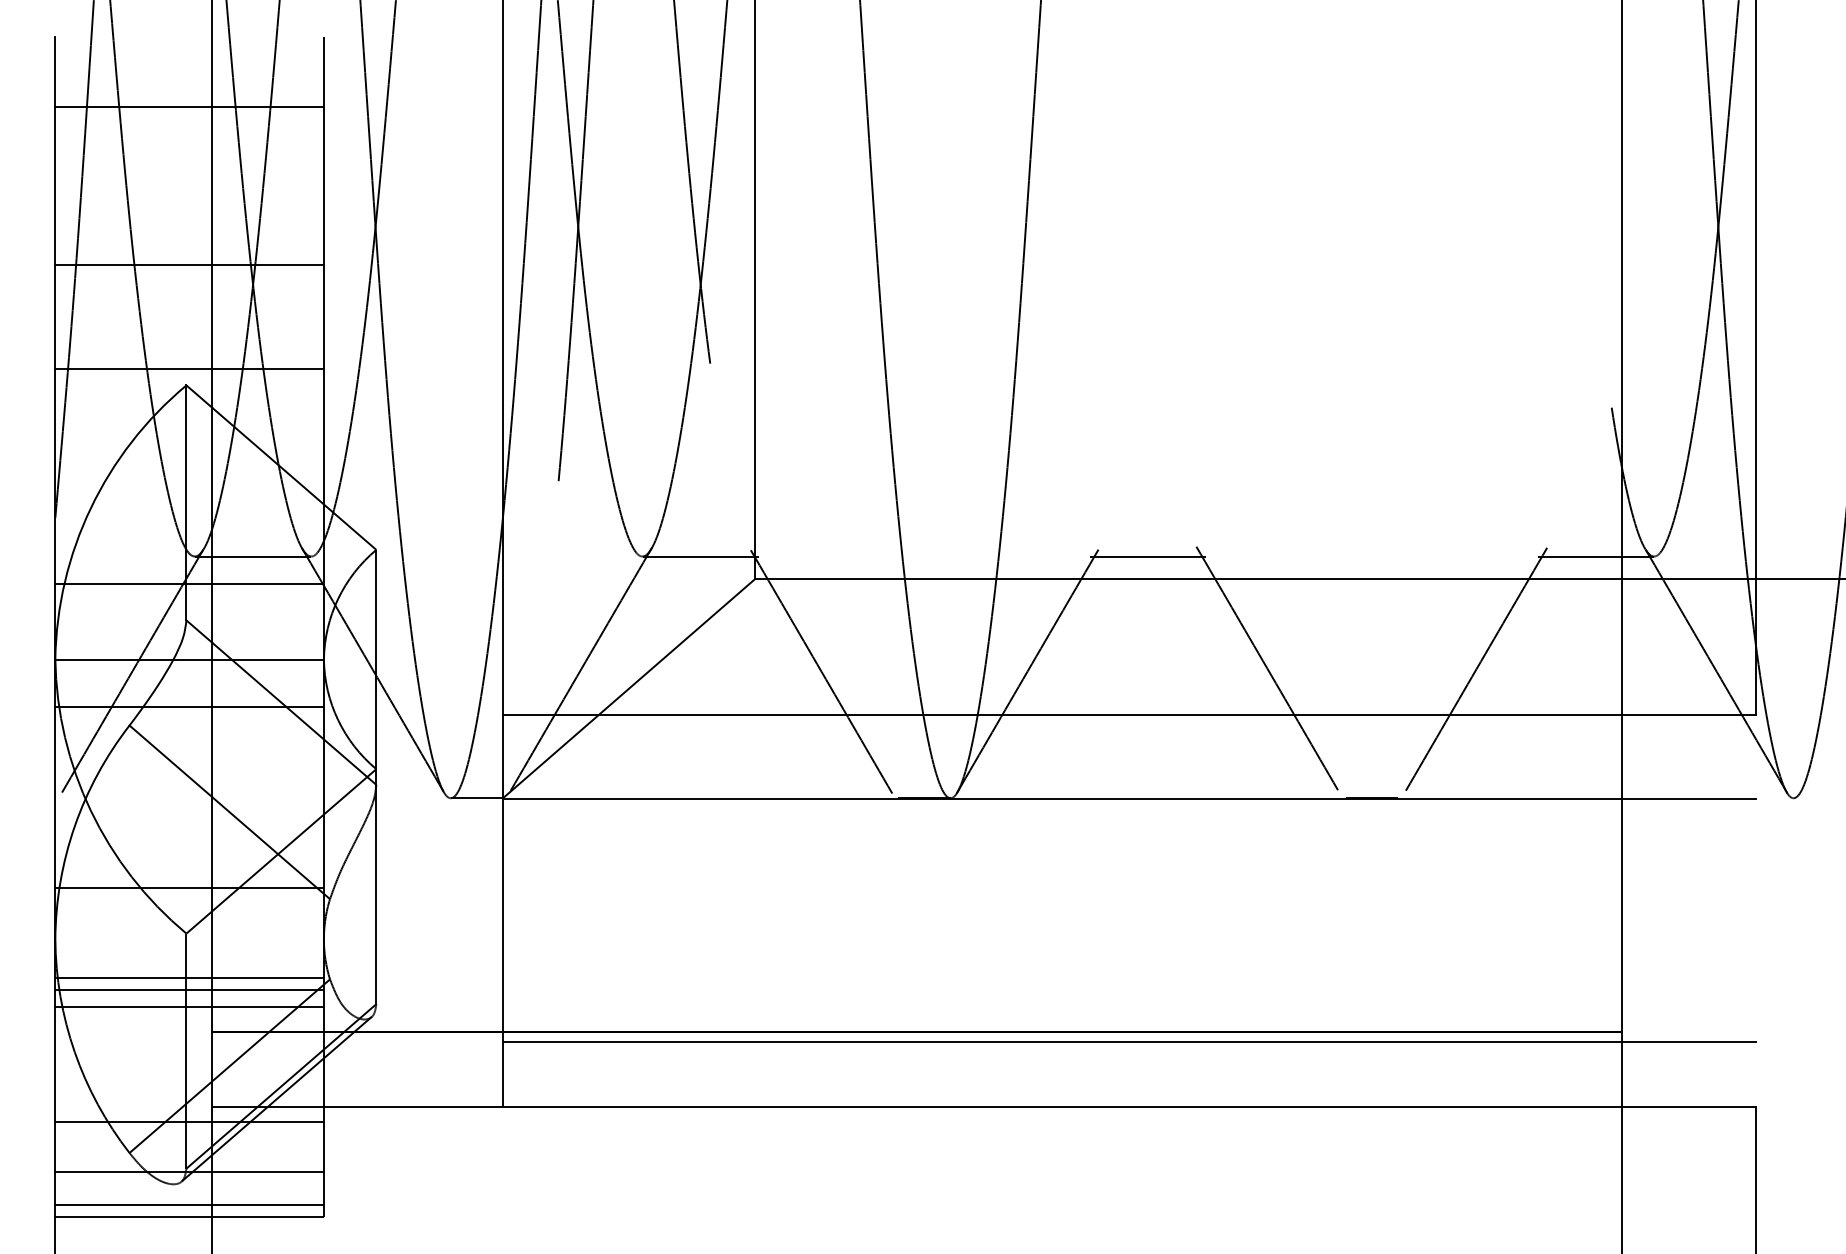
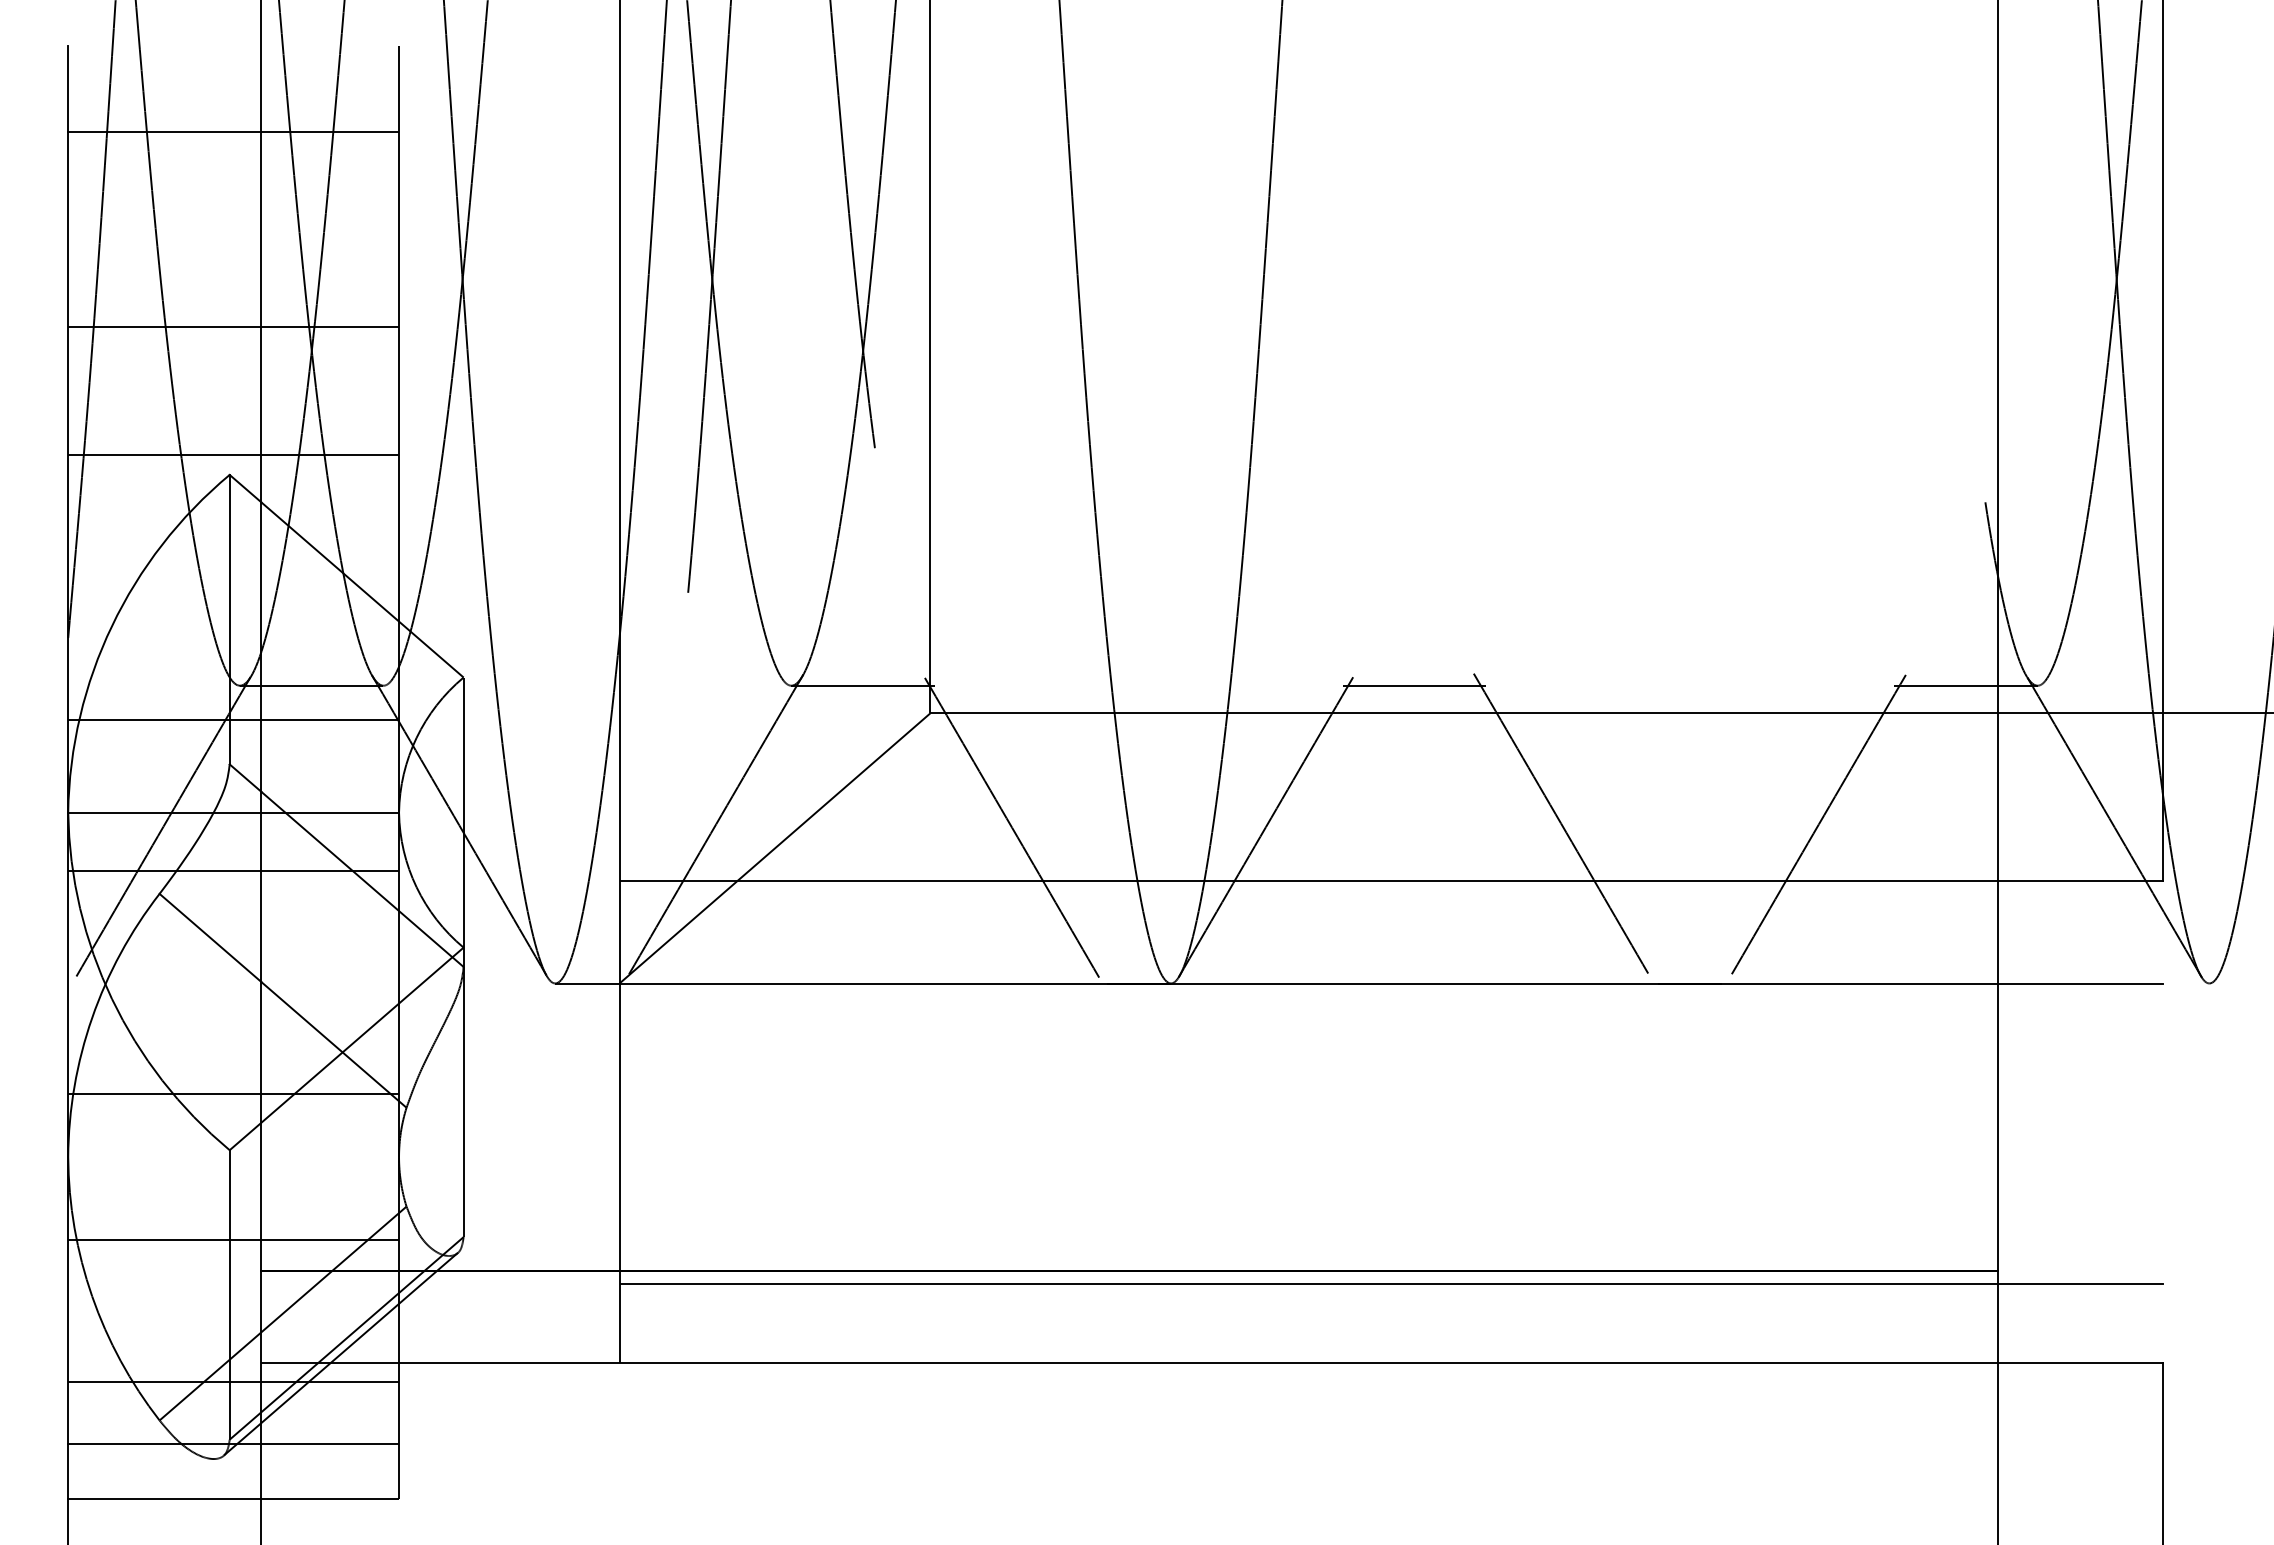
line: (189, 977) -> (233, 1204), removed
line: (189, 989) -> (233, 1219), removed
line: (189, 1205) -> (233, 1484), removed

